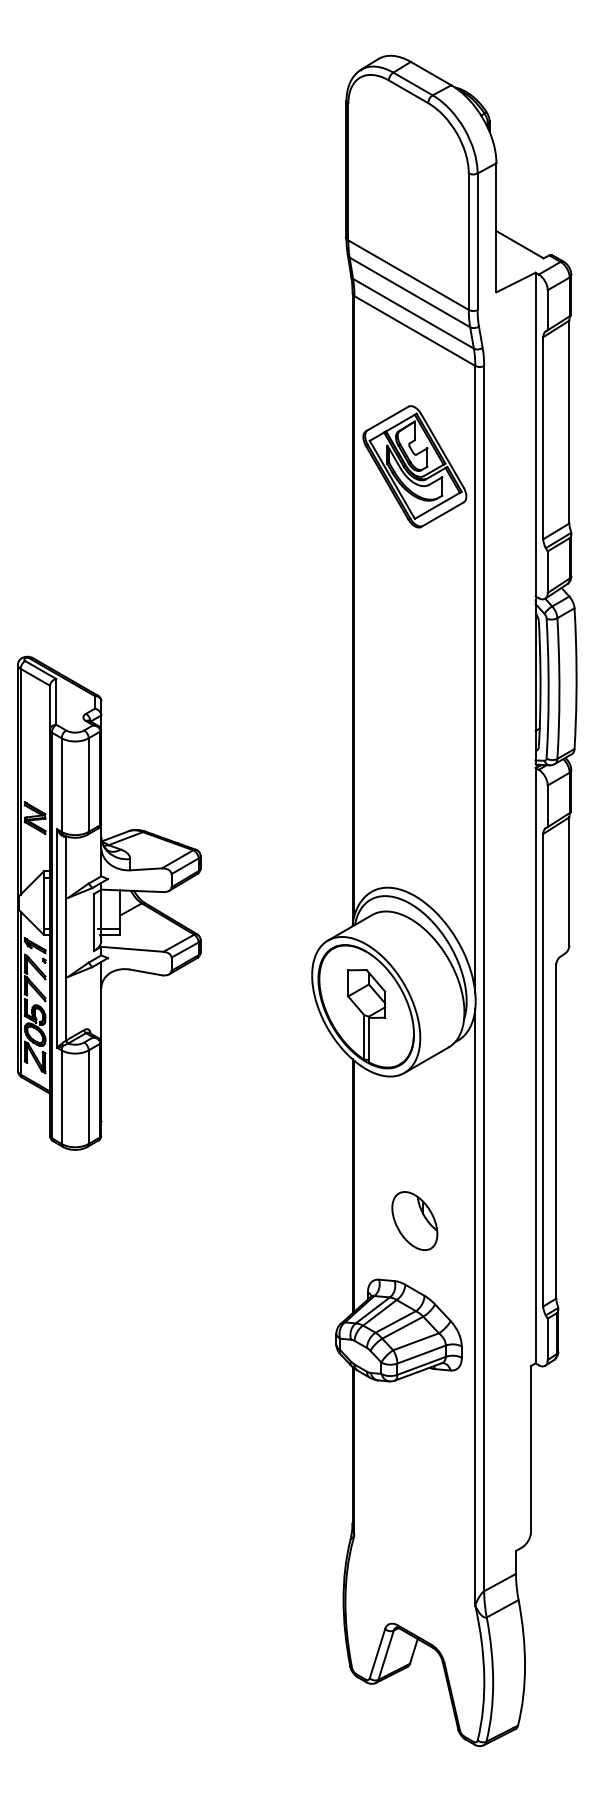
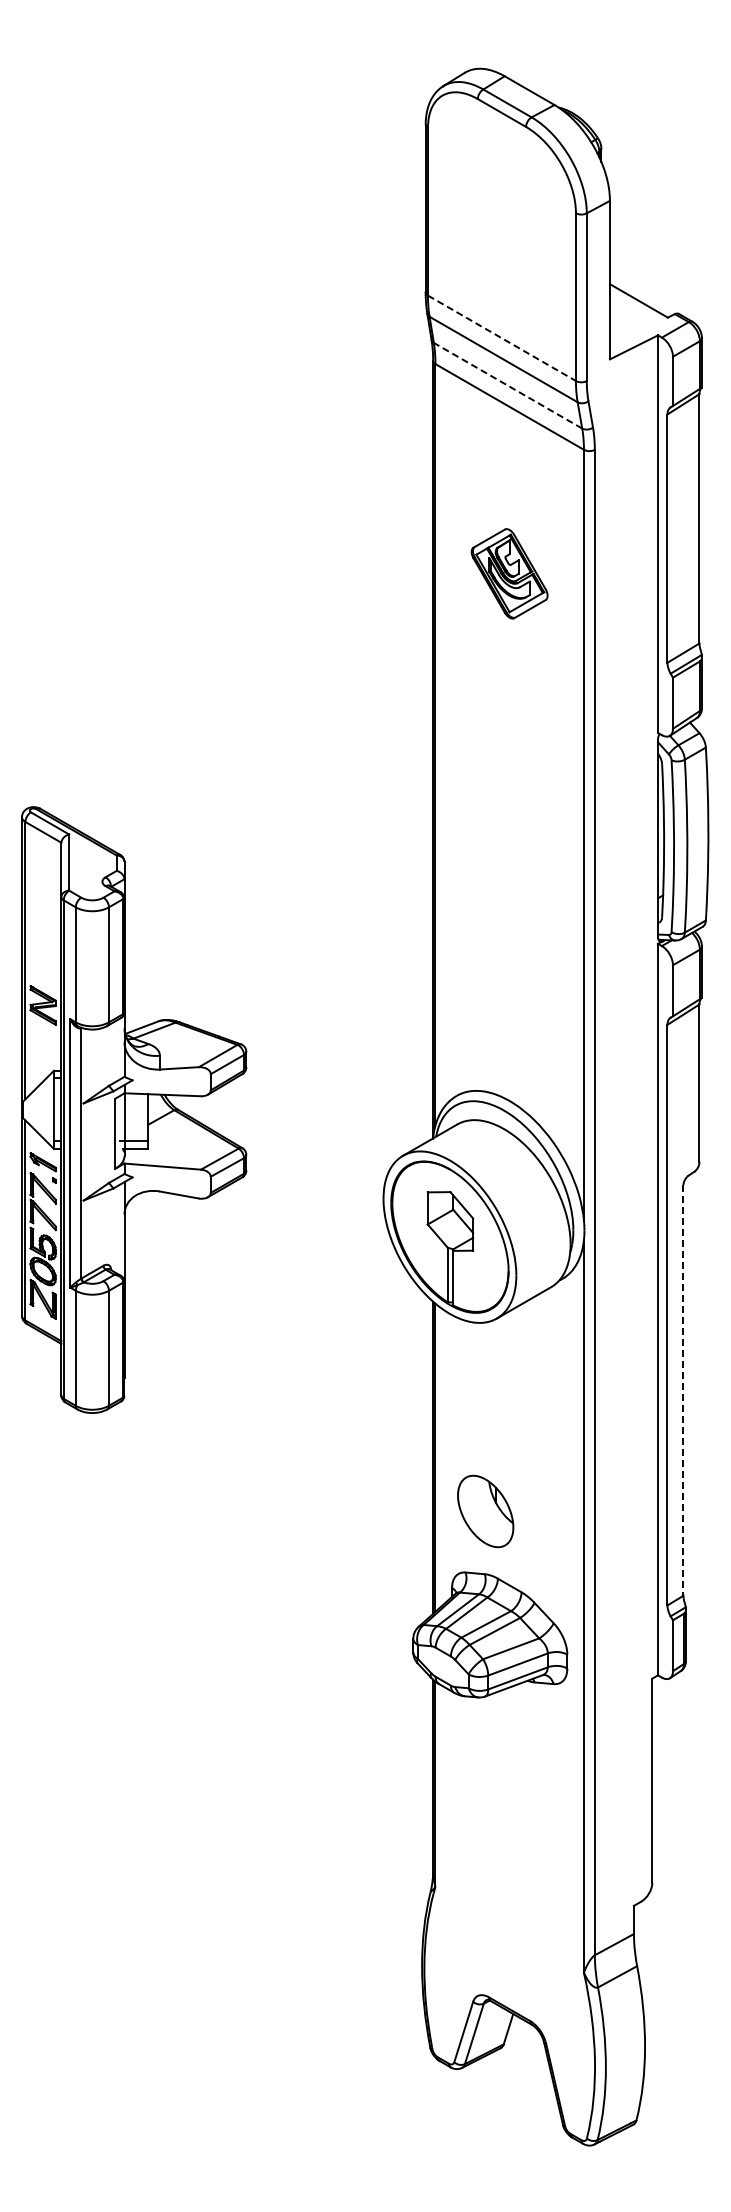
line: (409, 275) -> (502, 338), solid -> dashed
line: (413, 313) -> (508, 385), solid -> dashed
part: (414, 466) -> (509, 573), size x0.6
line: (556, 1131) -> (683, 1390), solid -> dashed
part: (414, 1221) -> (485, 1511), moved

